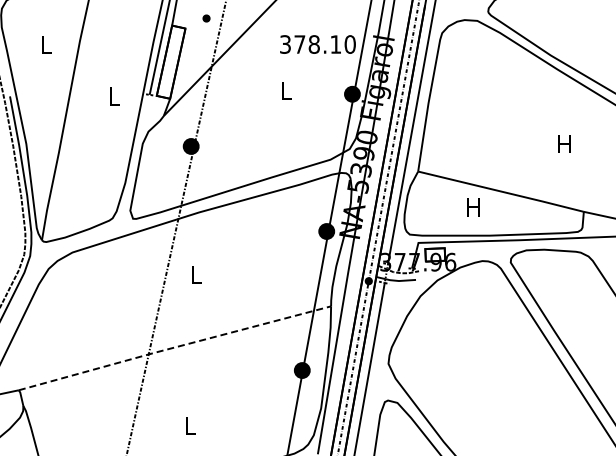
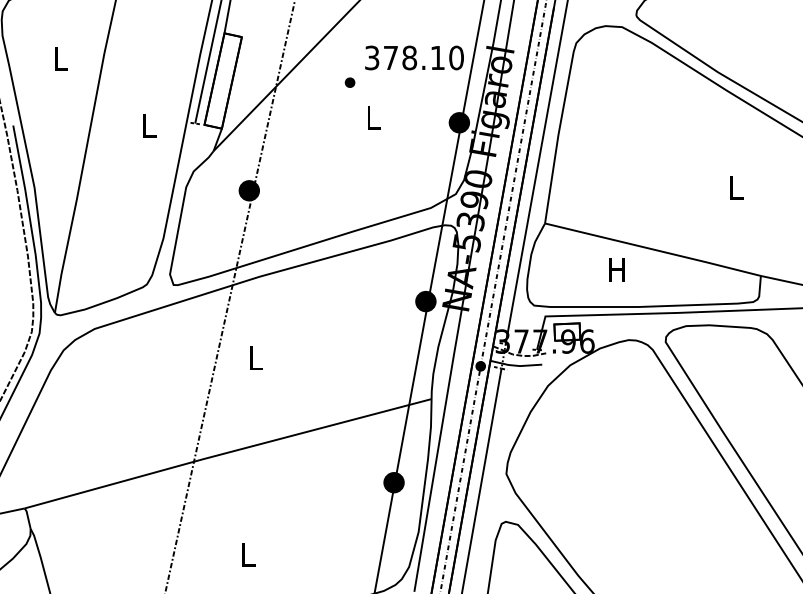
part: (206, 18) -> (350, 82), moved
text: (564, 143) -> (735, 186), H -> L
line: (174, 347) -> (227, 452), dashed -> solid

